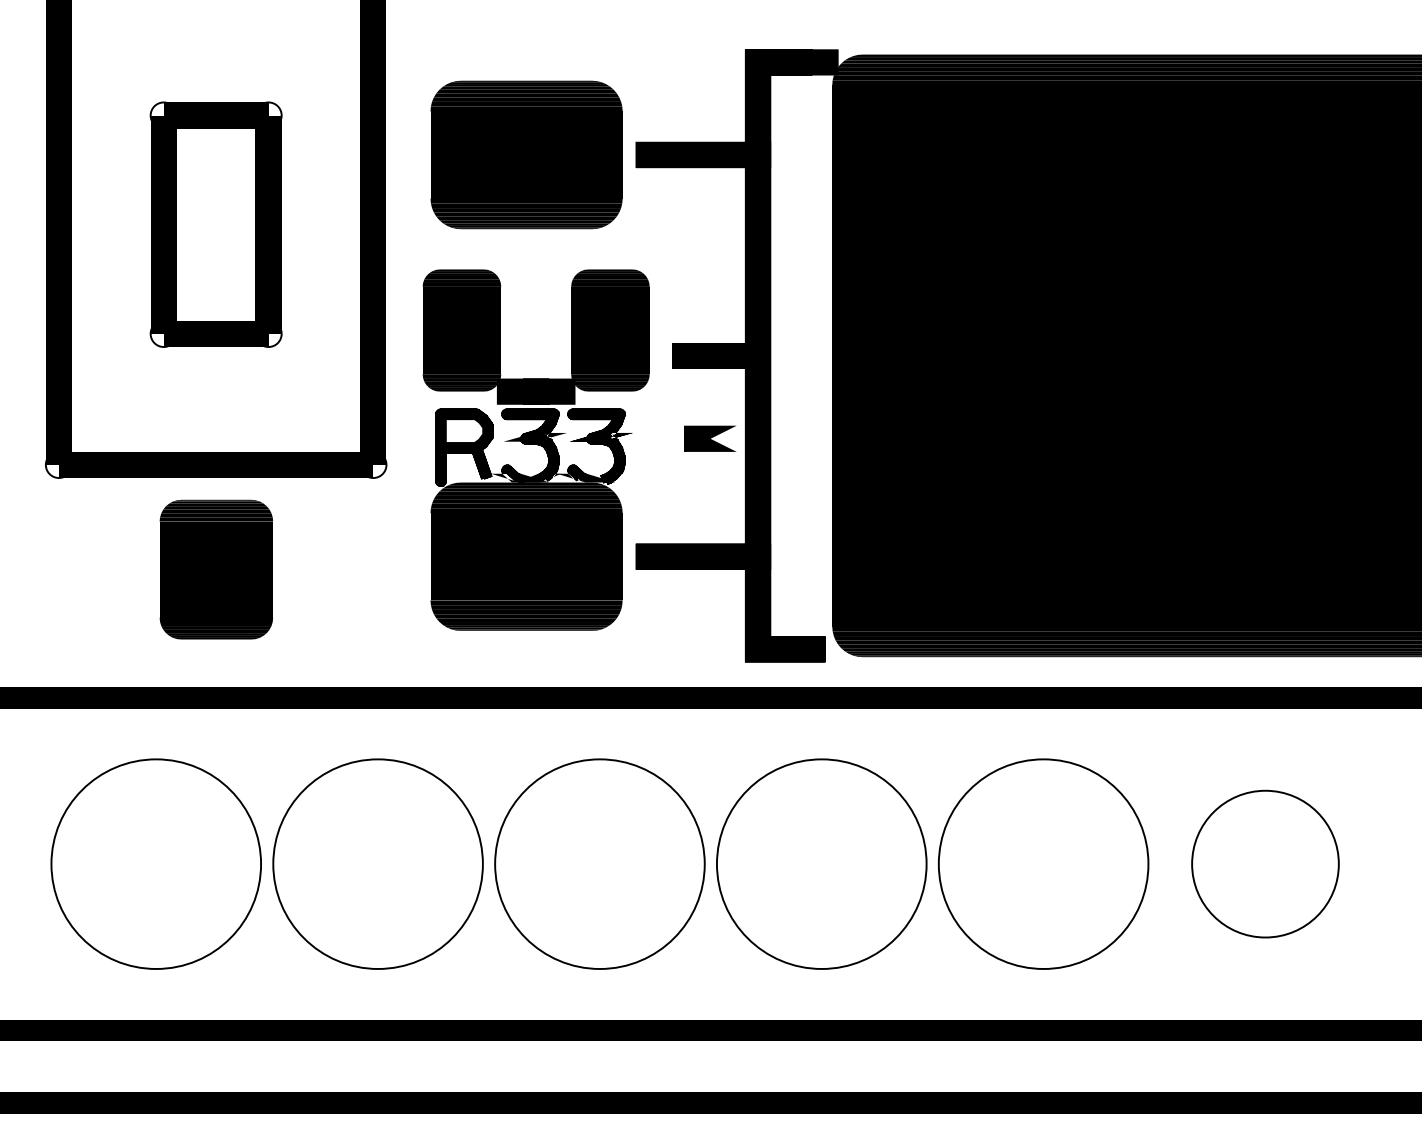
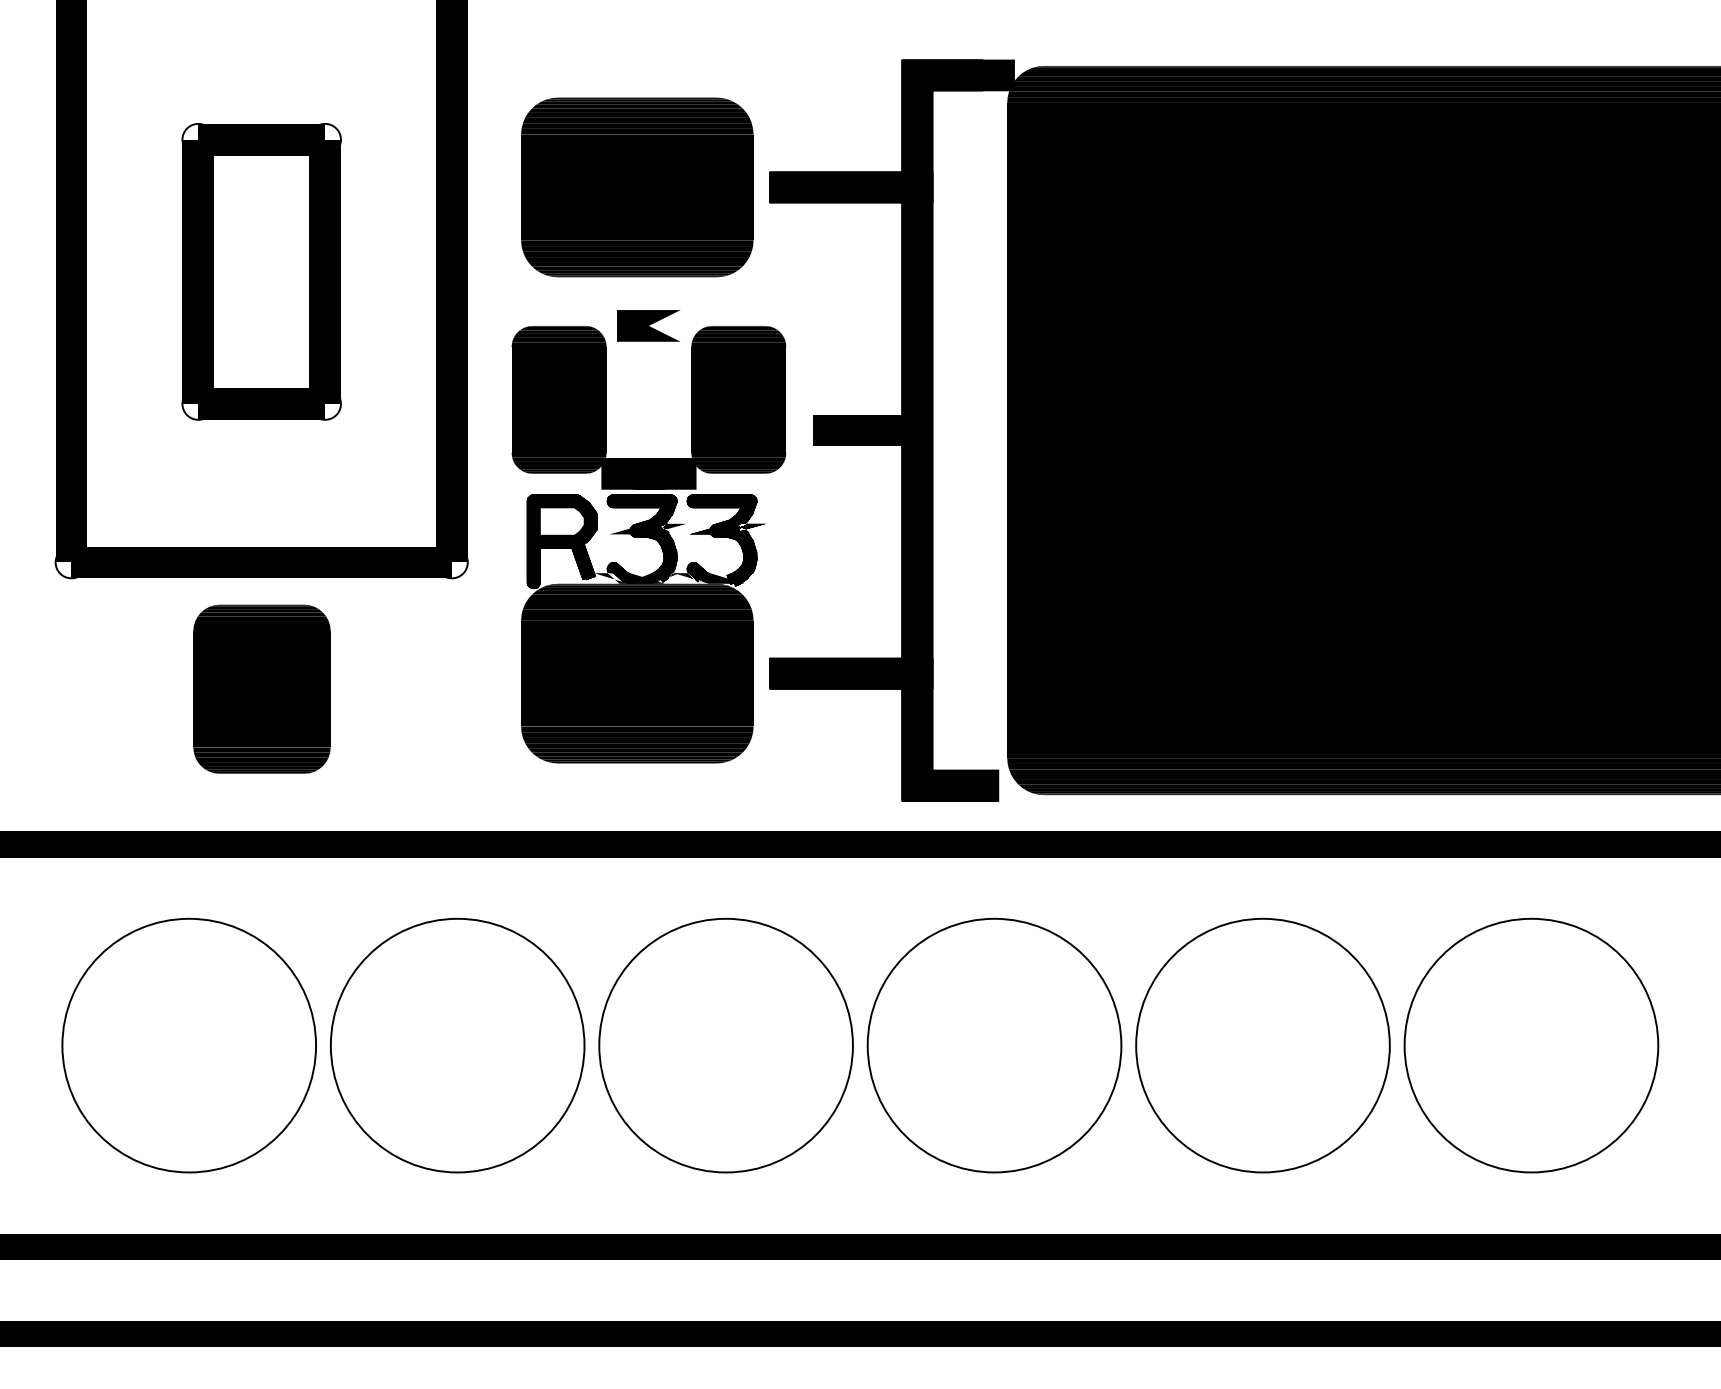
part: (710, 438) -> (648, 325), moved
part: (1265, 864) -> (1531, 1045), size x1.43

